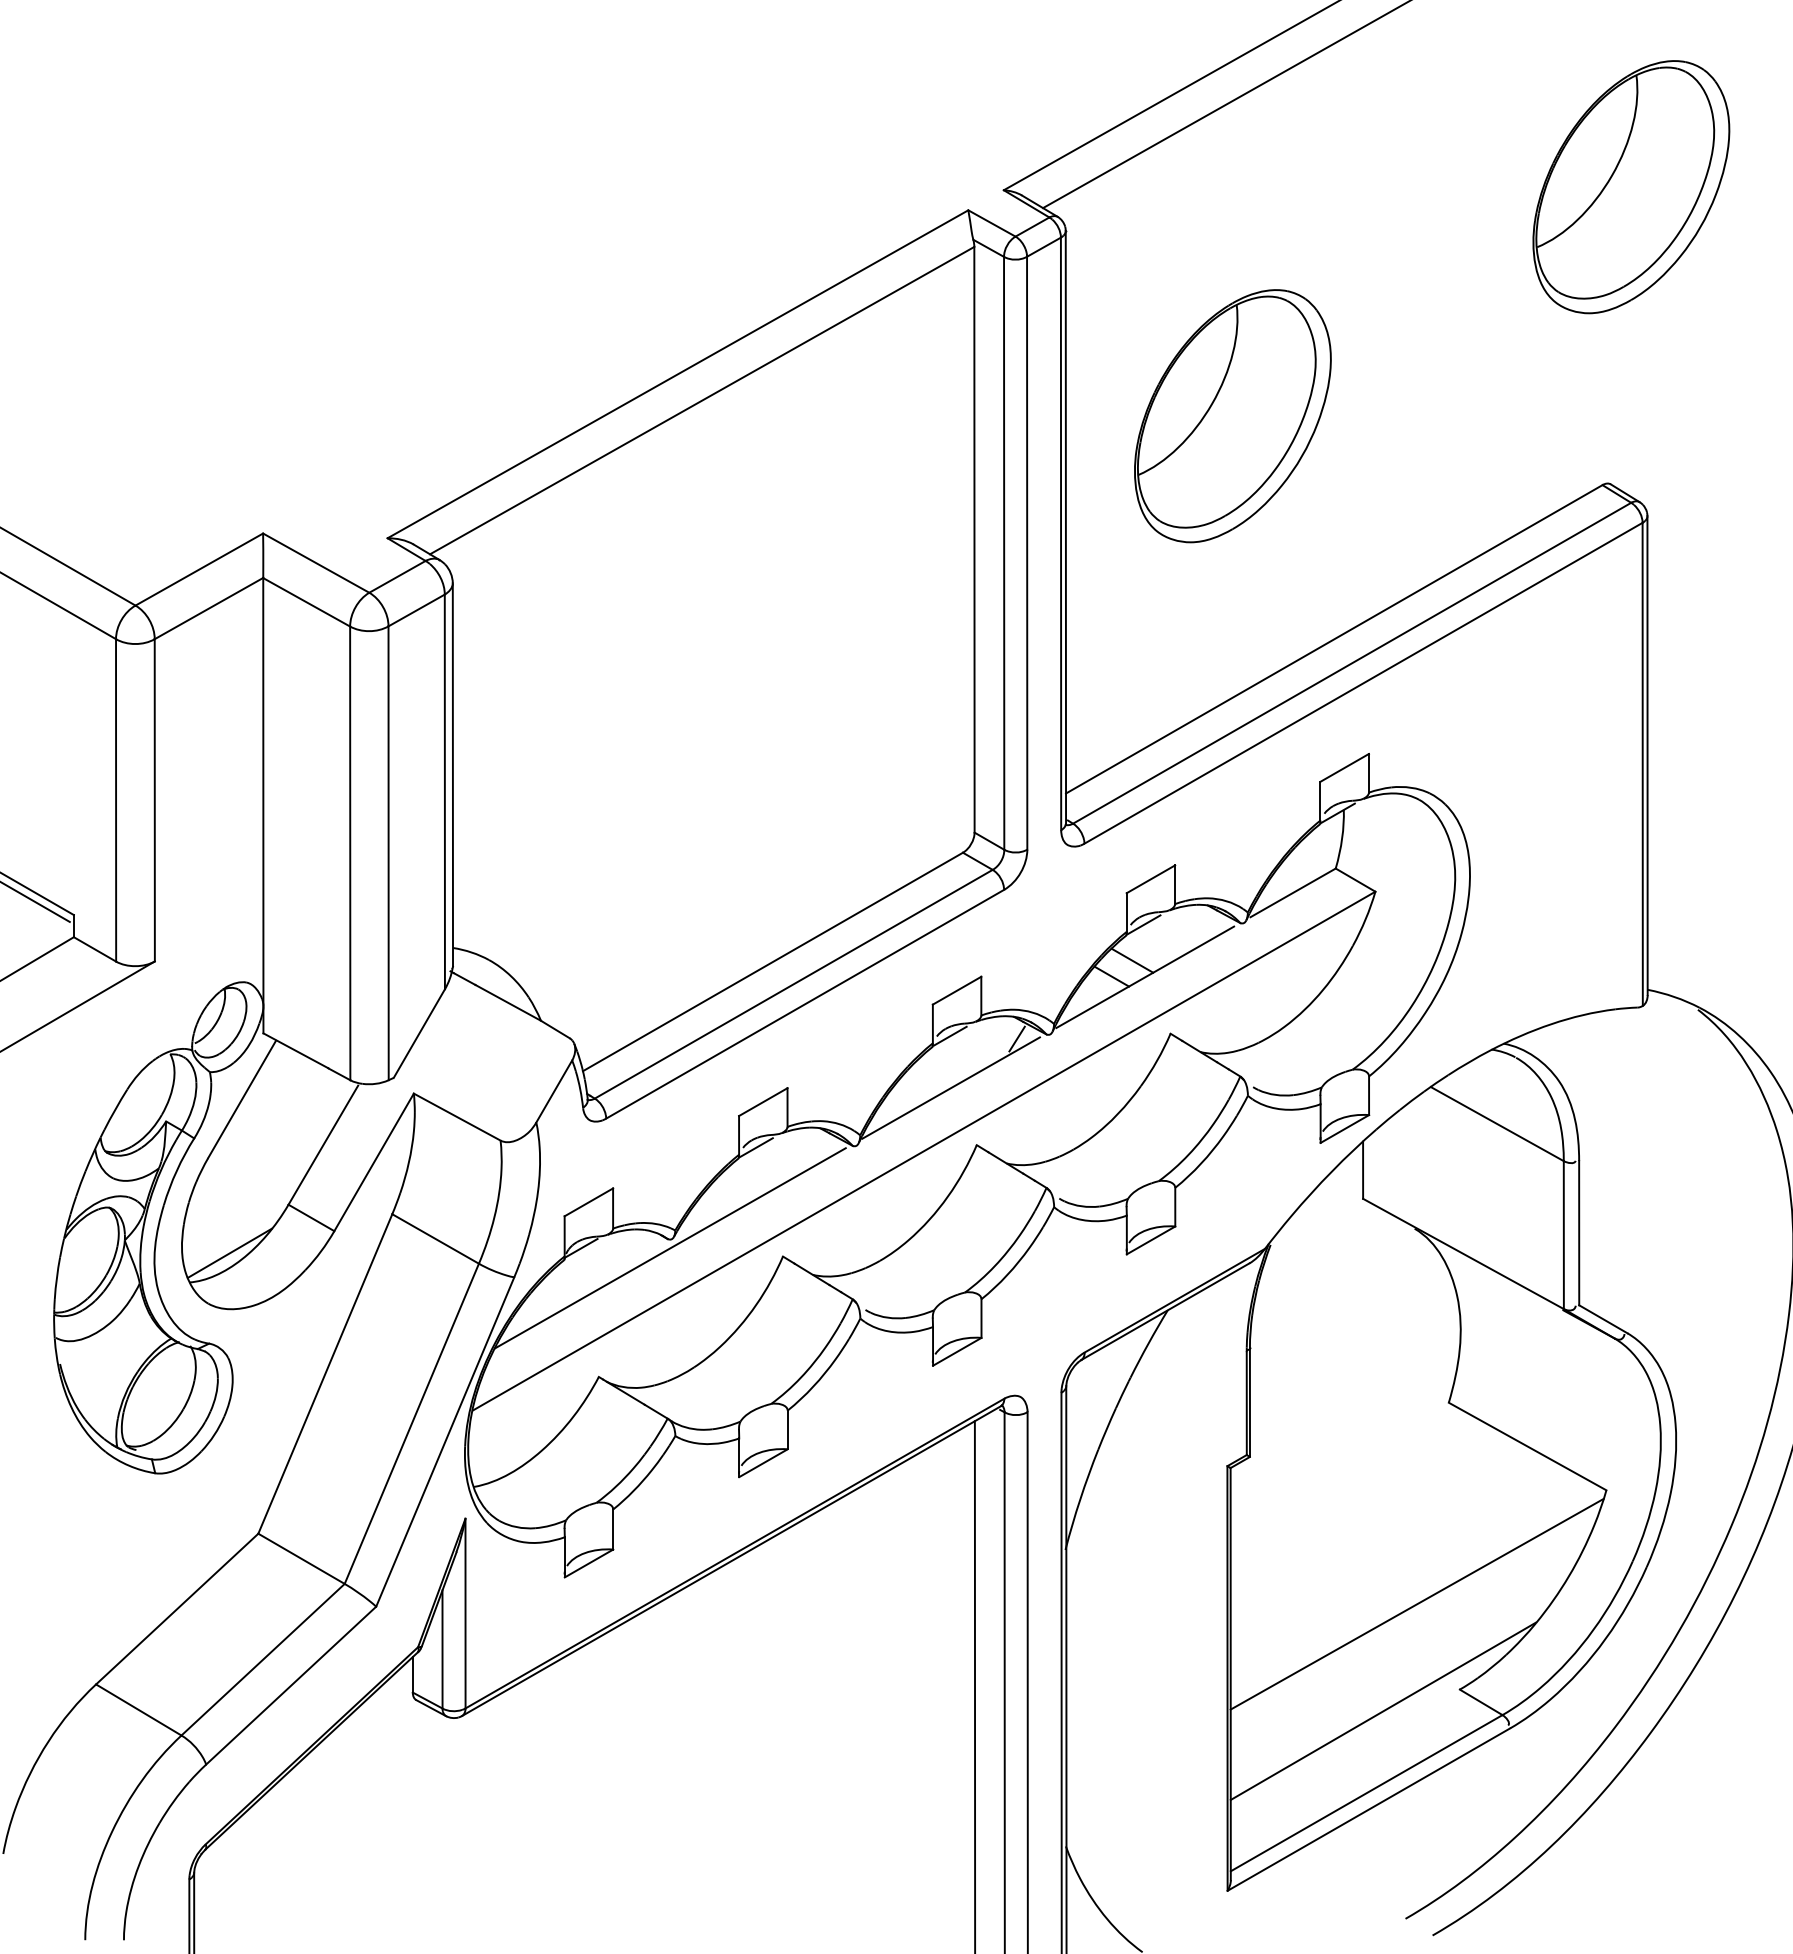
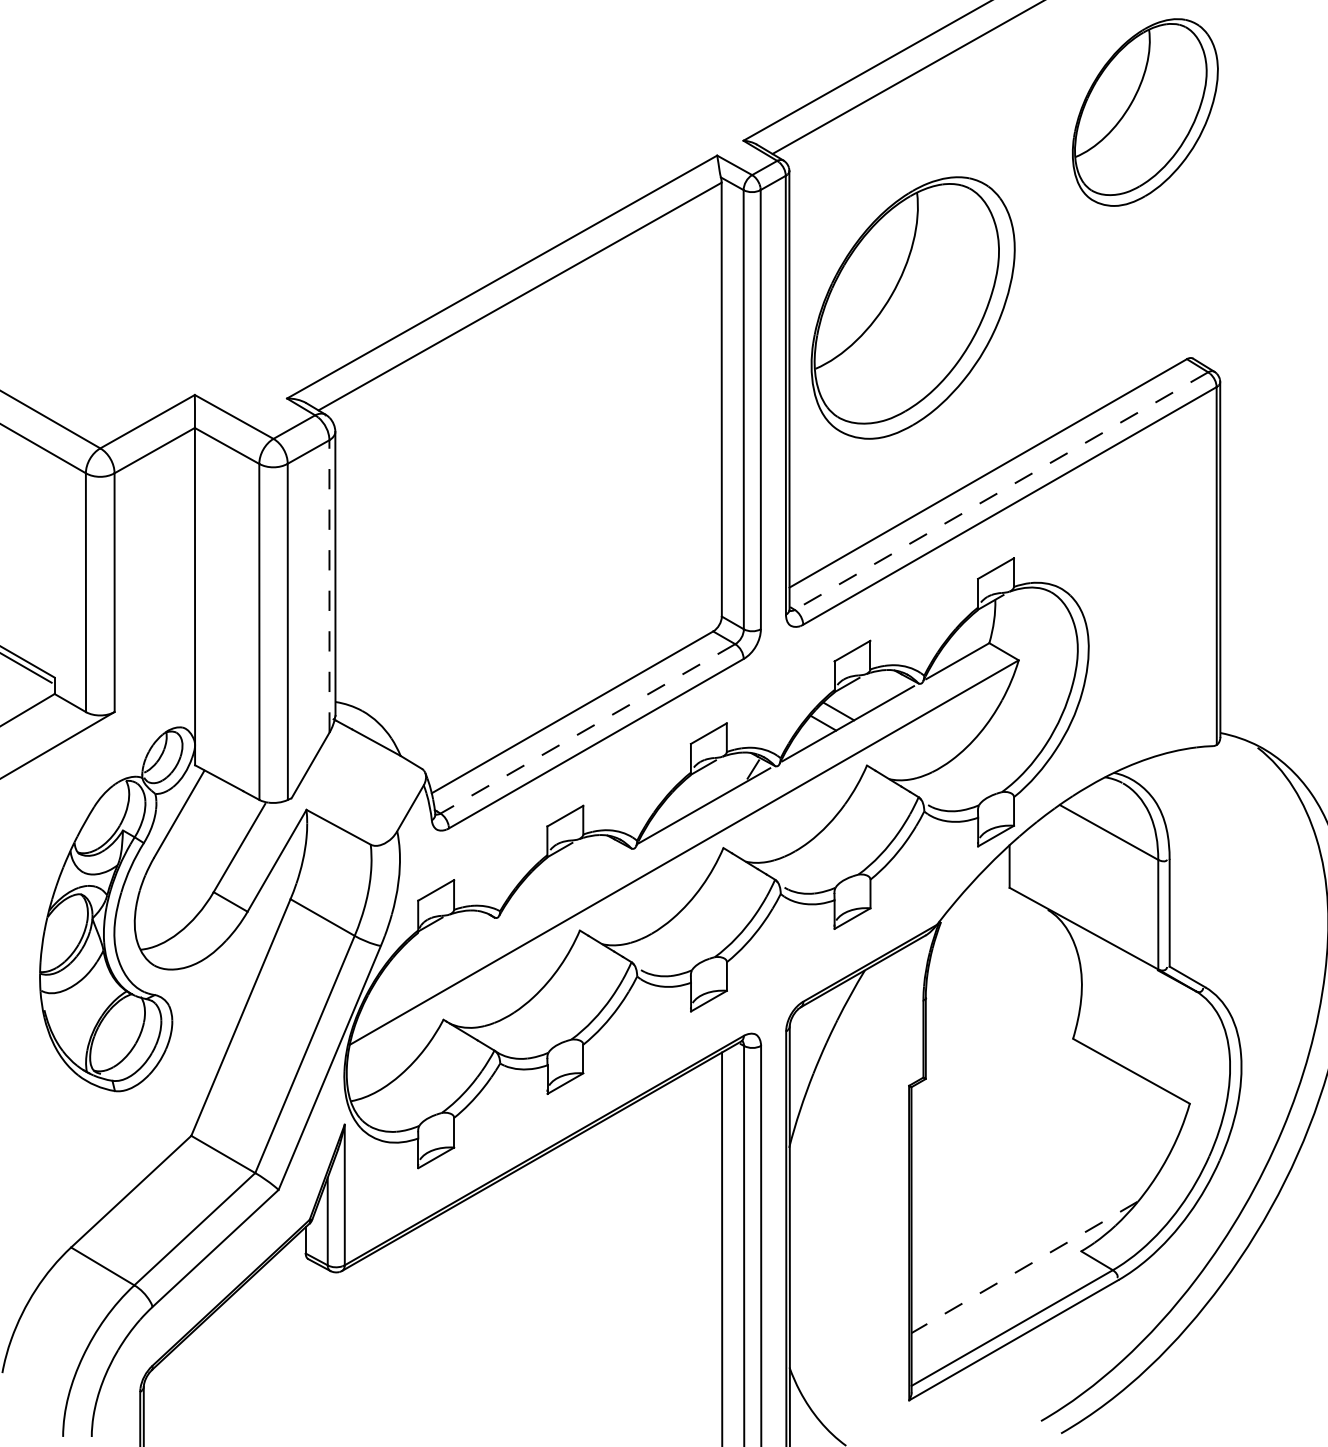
part: (1631, 187) -> (1145, 112), moved
part: (1232, 416) -> (912, 308), size x1.4
line: (1352, 663) -> (1001, 491), solid -> dashed
line: (444, 791) -> (329, 586), solid -> dashed
line: (793, 984) -> (587, 729), solid -> dashed
line: (669, 1248) -> (495, 924), removed
line: (229, 1252) -> (169, 927), removed
line: (1416, 1604) -> (1049, 1188), removed
line: (1382, 1711) -> (1023, 1267), solid -> dashed

